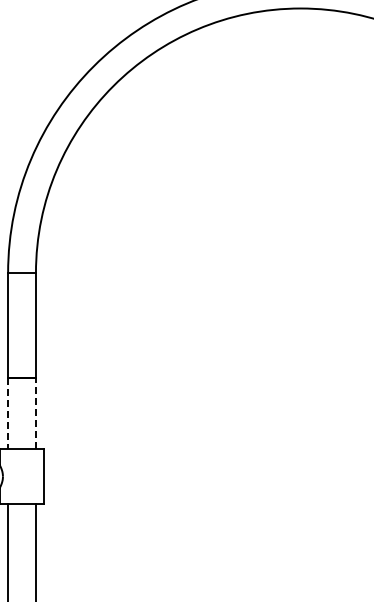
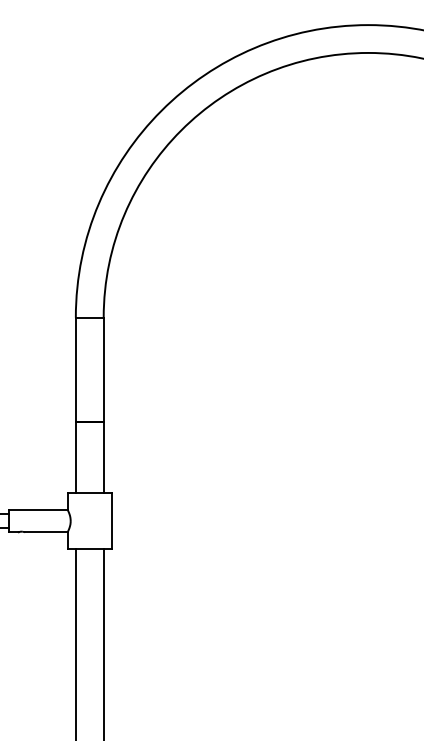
line: (7, 413) -> (75, 457), dashed -> solid
line: (35, 413) -> (103, 457), dashed -> solid

